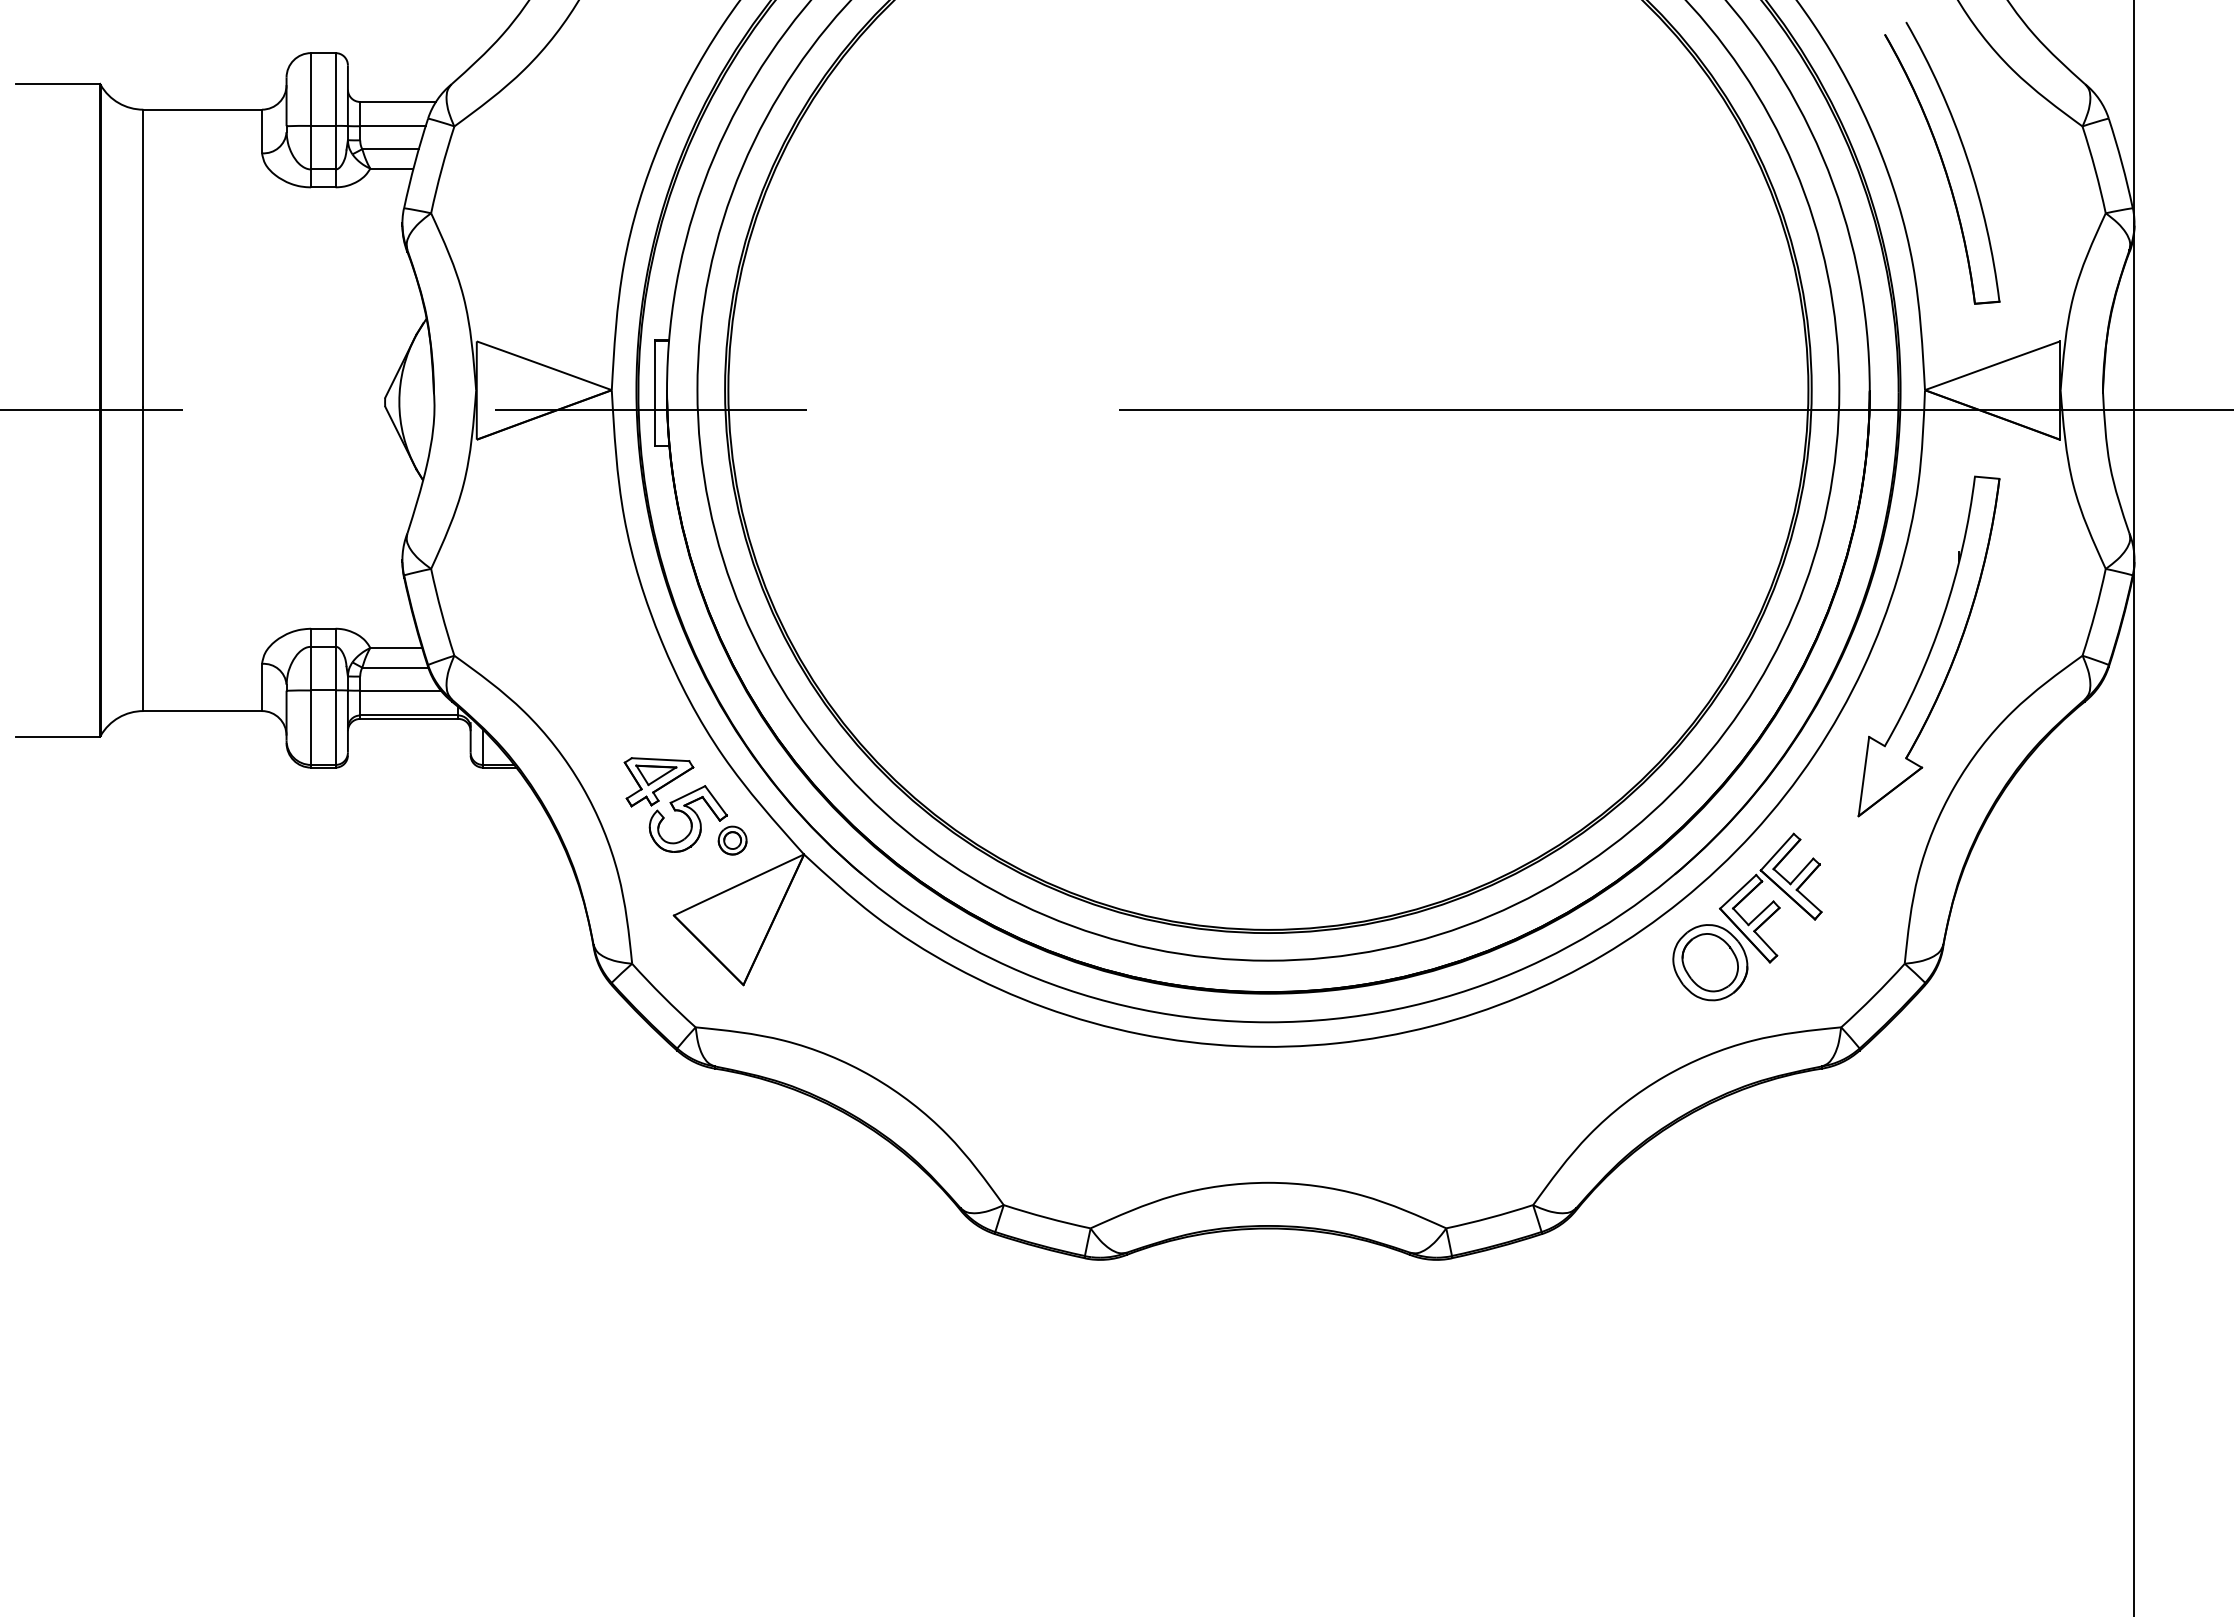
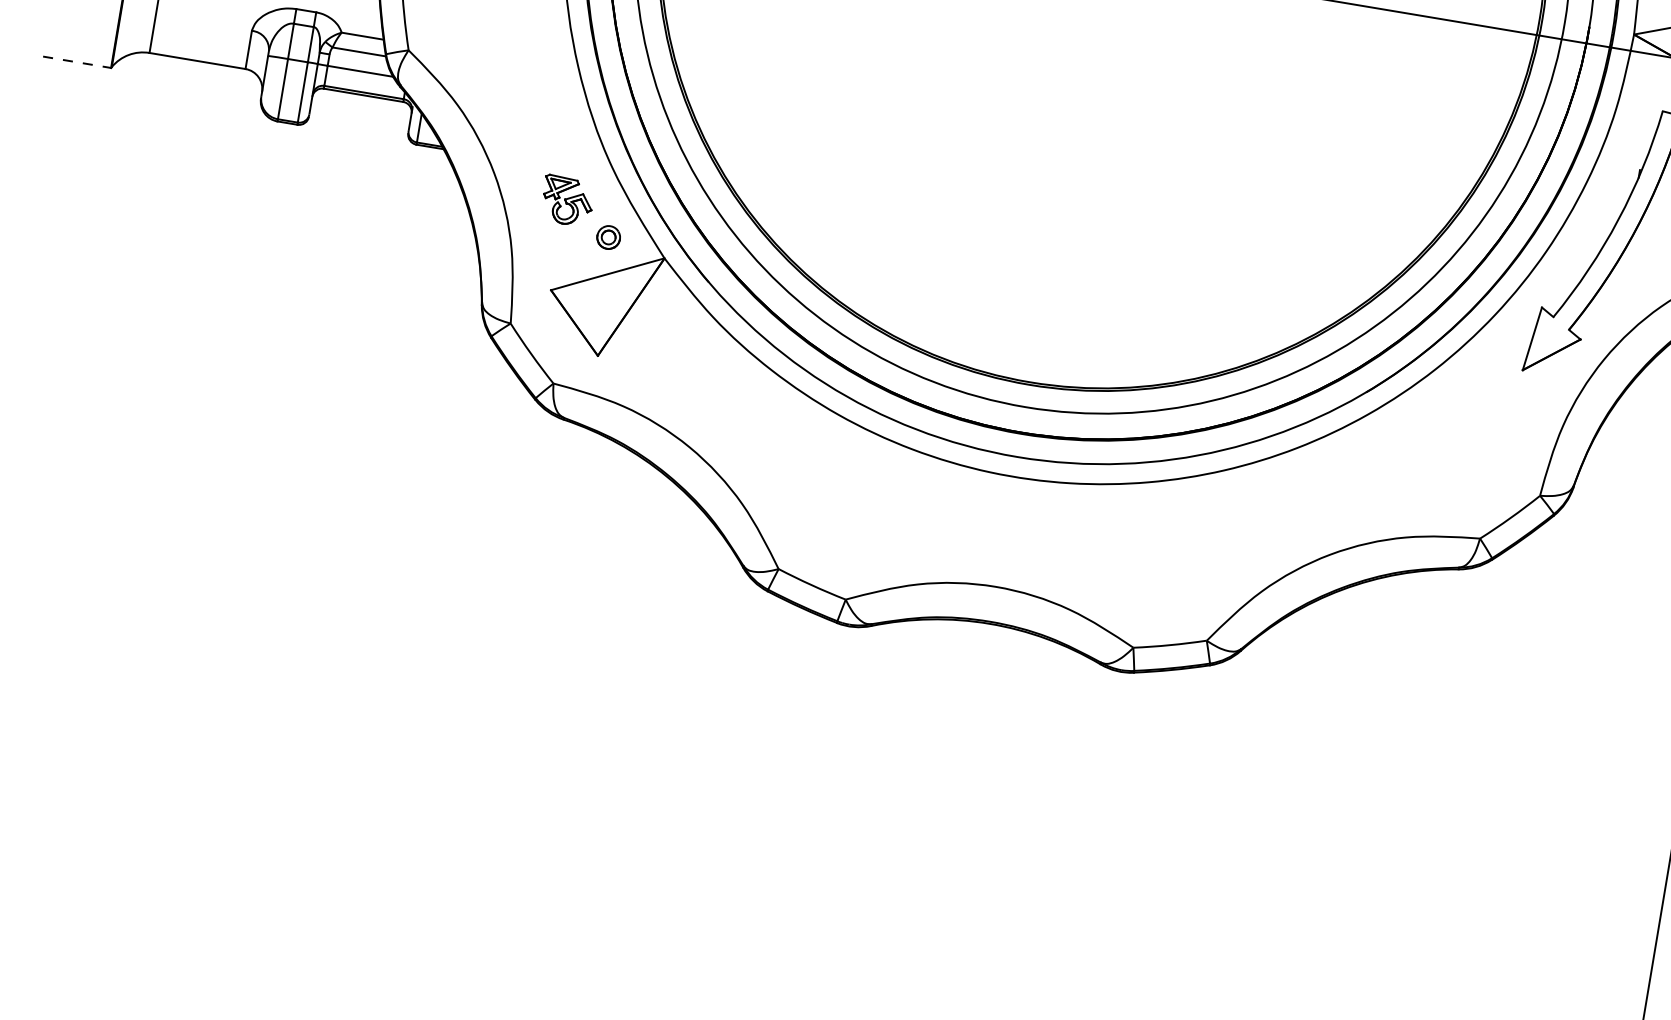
line: (58, 736) -> (77, 62), solid -> dashed
part: (675, 804) -> (567, 200), size x0.6
part: (1747, 916) -> (1419, 436), removed

